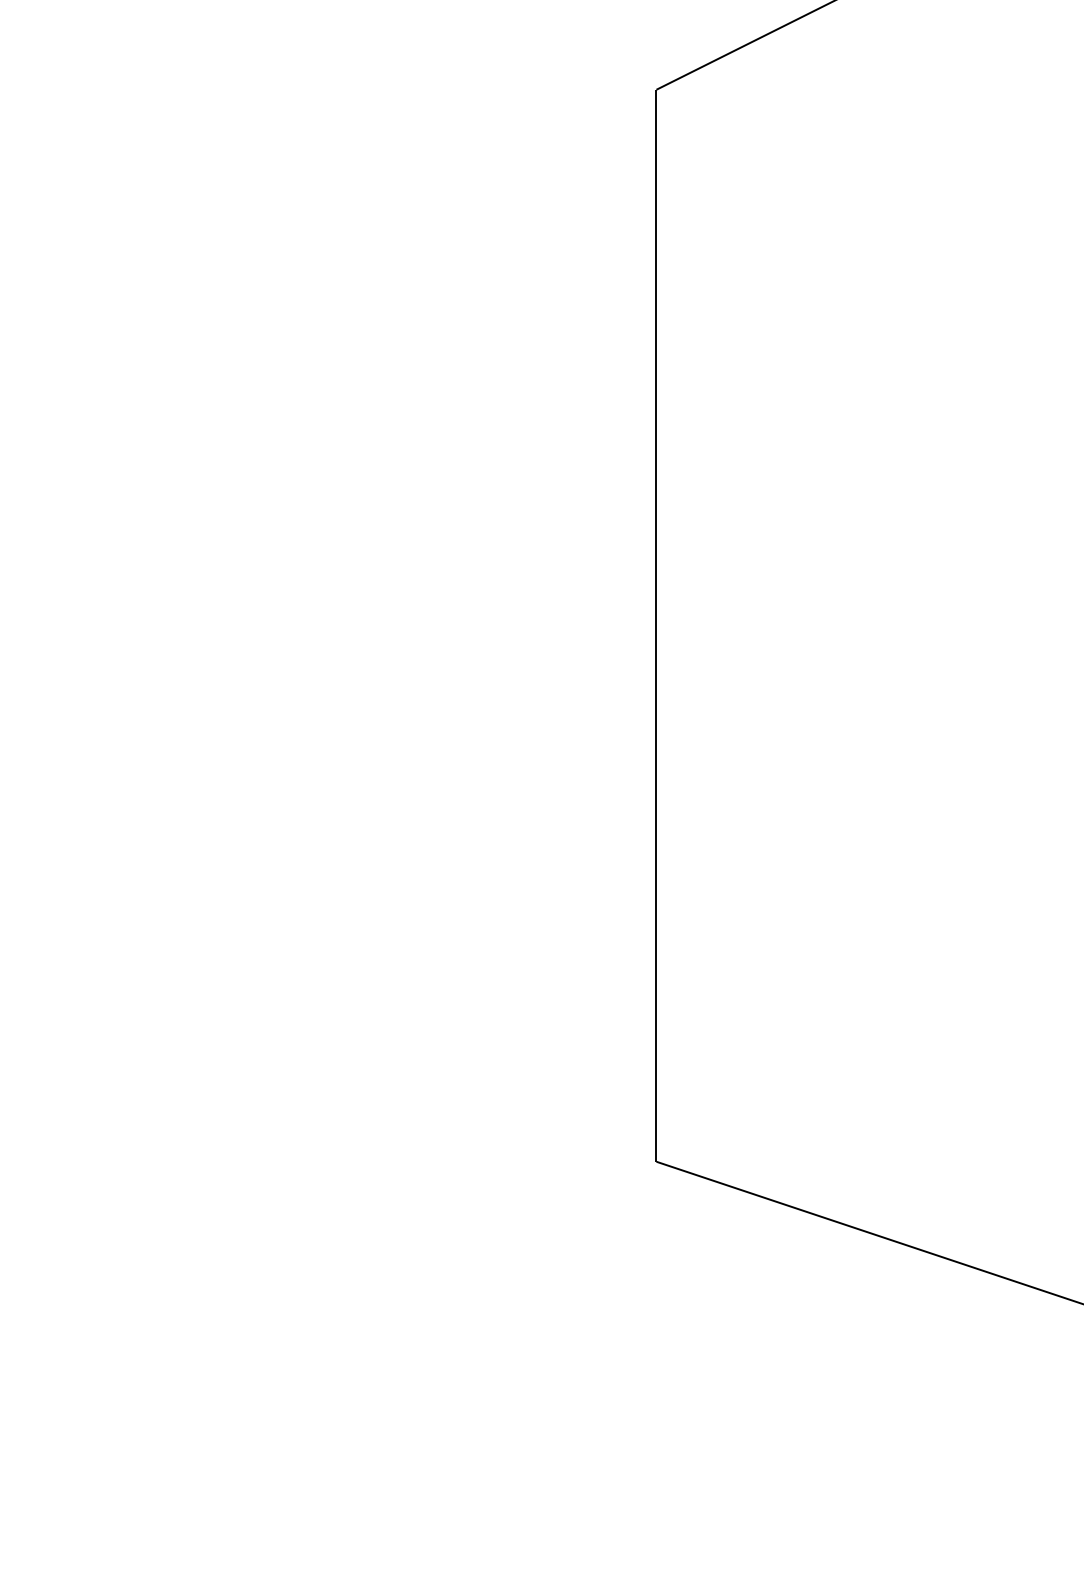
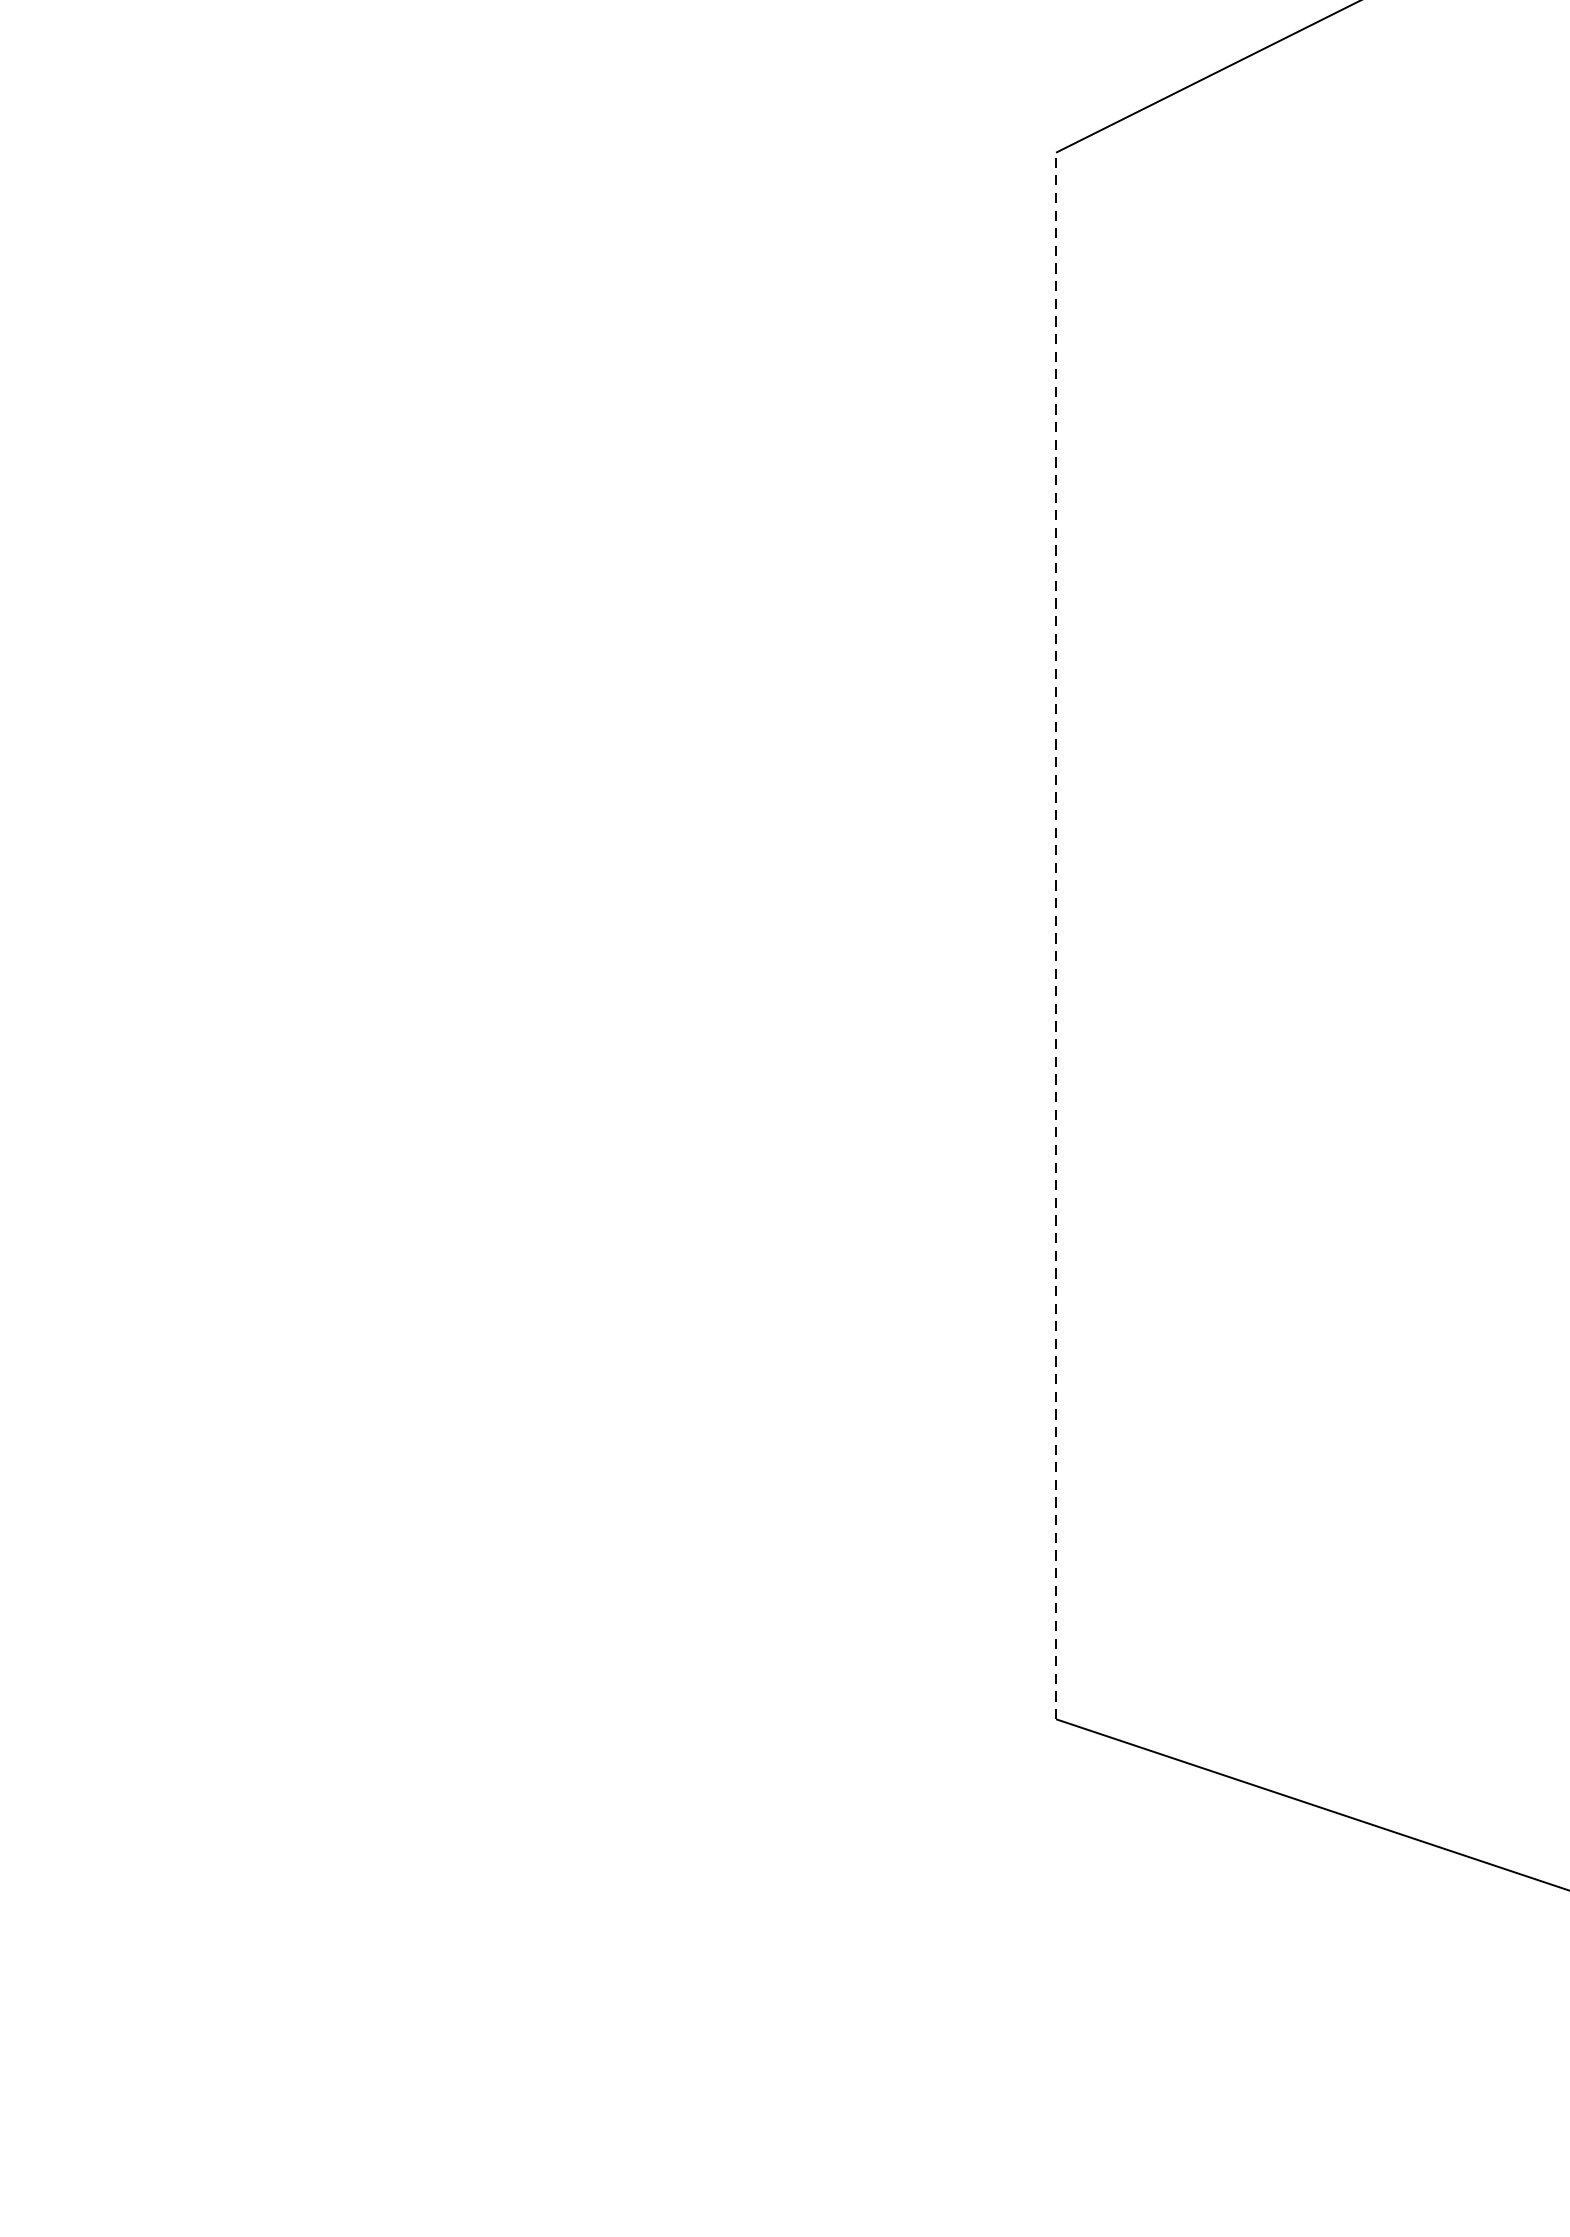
line: (656, 625) -> (1056, 935), solid -> dashed

